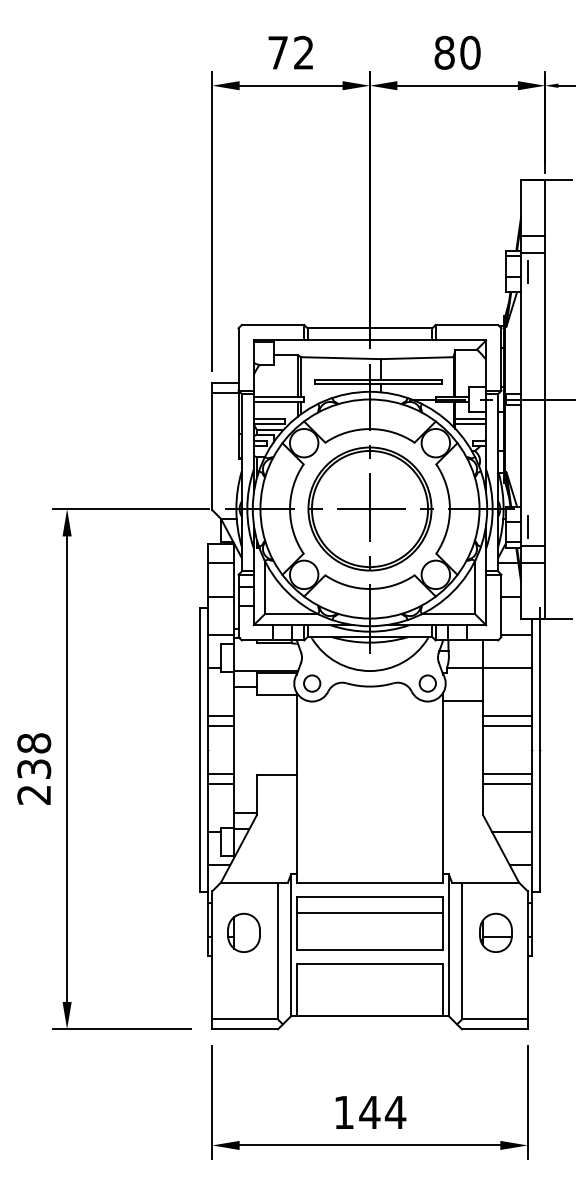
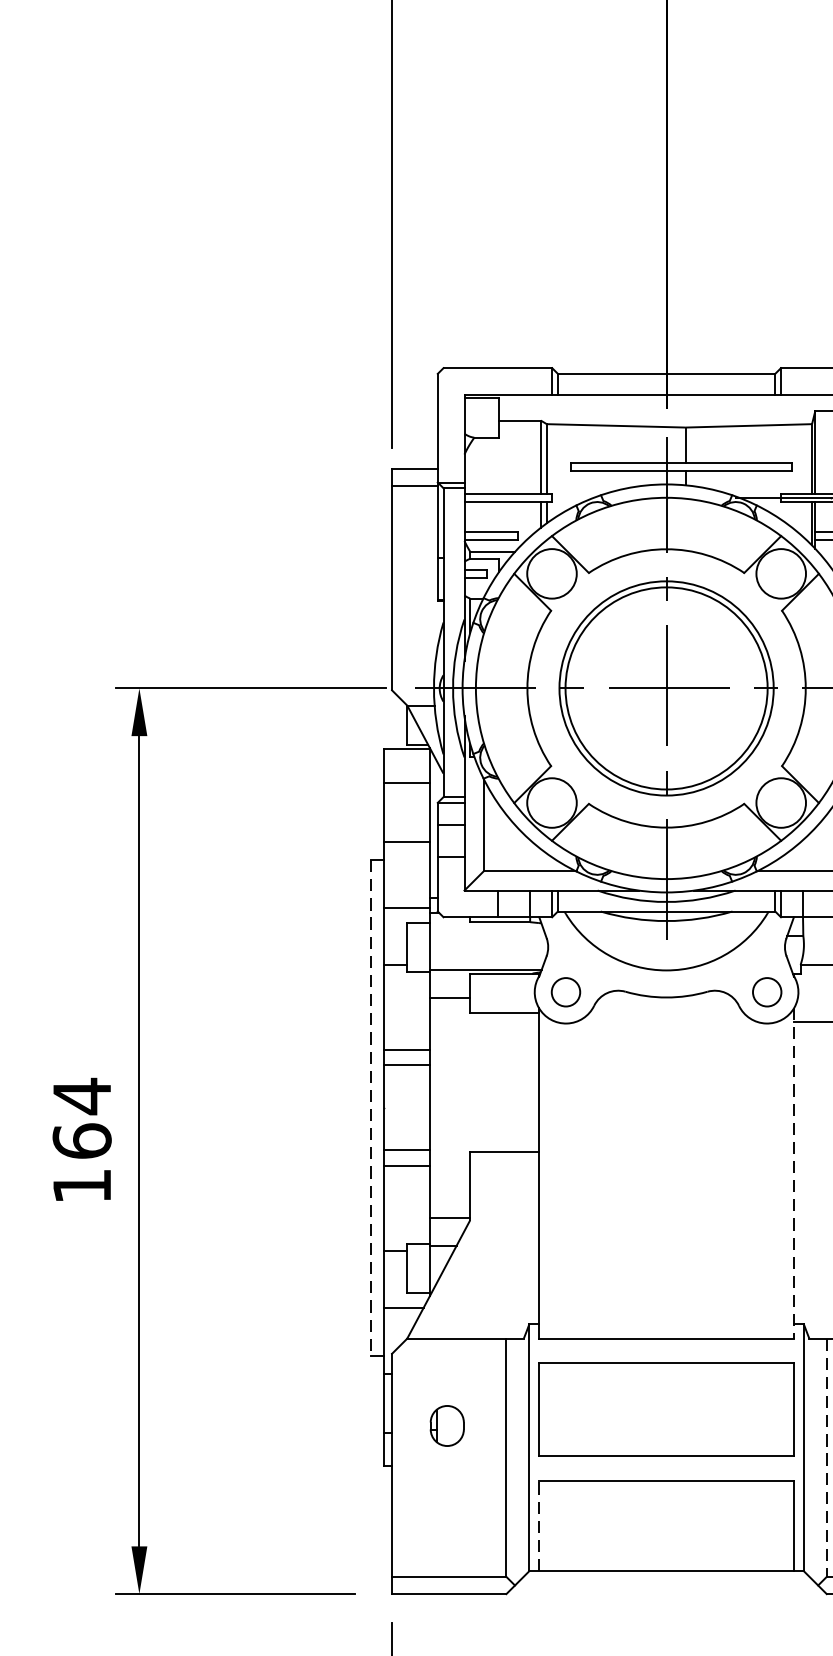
line: (200, 750) -> (371, 1108), solid -> dashed
text: (34, 768) -> (82, 1140), 238 -> 164
line: (443, 788) -> (794, 1174), solid -> dashed
line: (369, 912) -> (665, 1390), removed
part: (243, 932) -> (446, 1425), size x0.6
line: (462, 951) -> (827, 1458), solid -> dashed
line: (296, 989) -> (538, 1524), solid -> dashed

